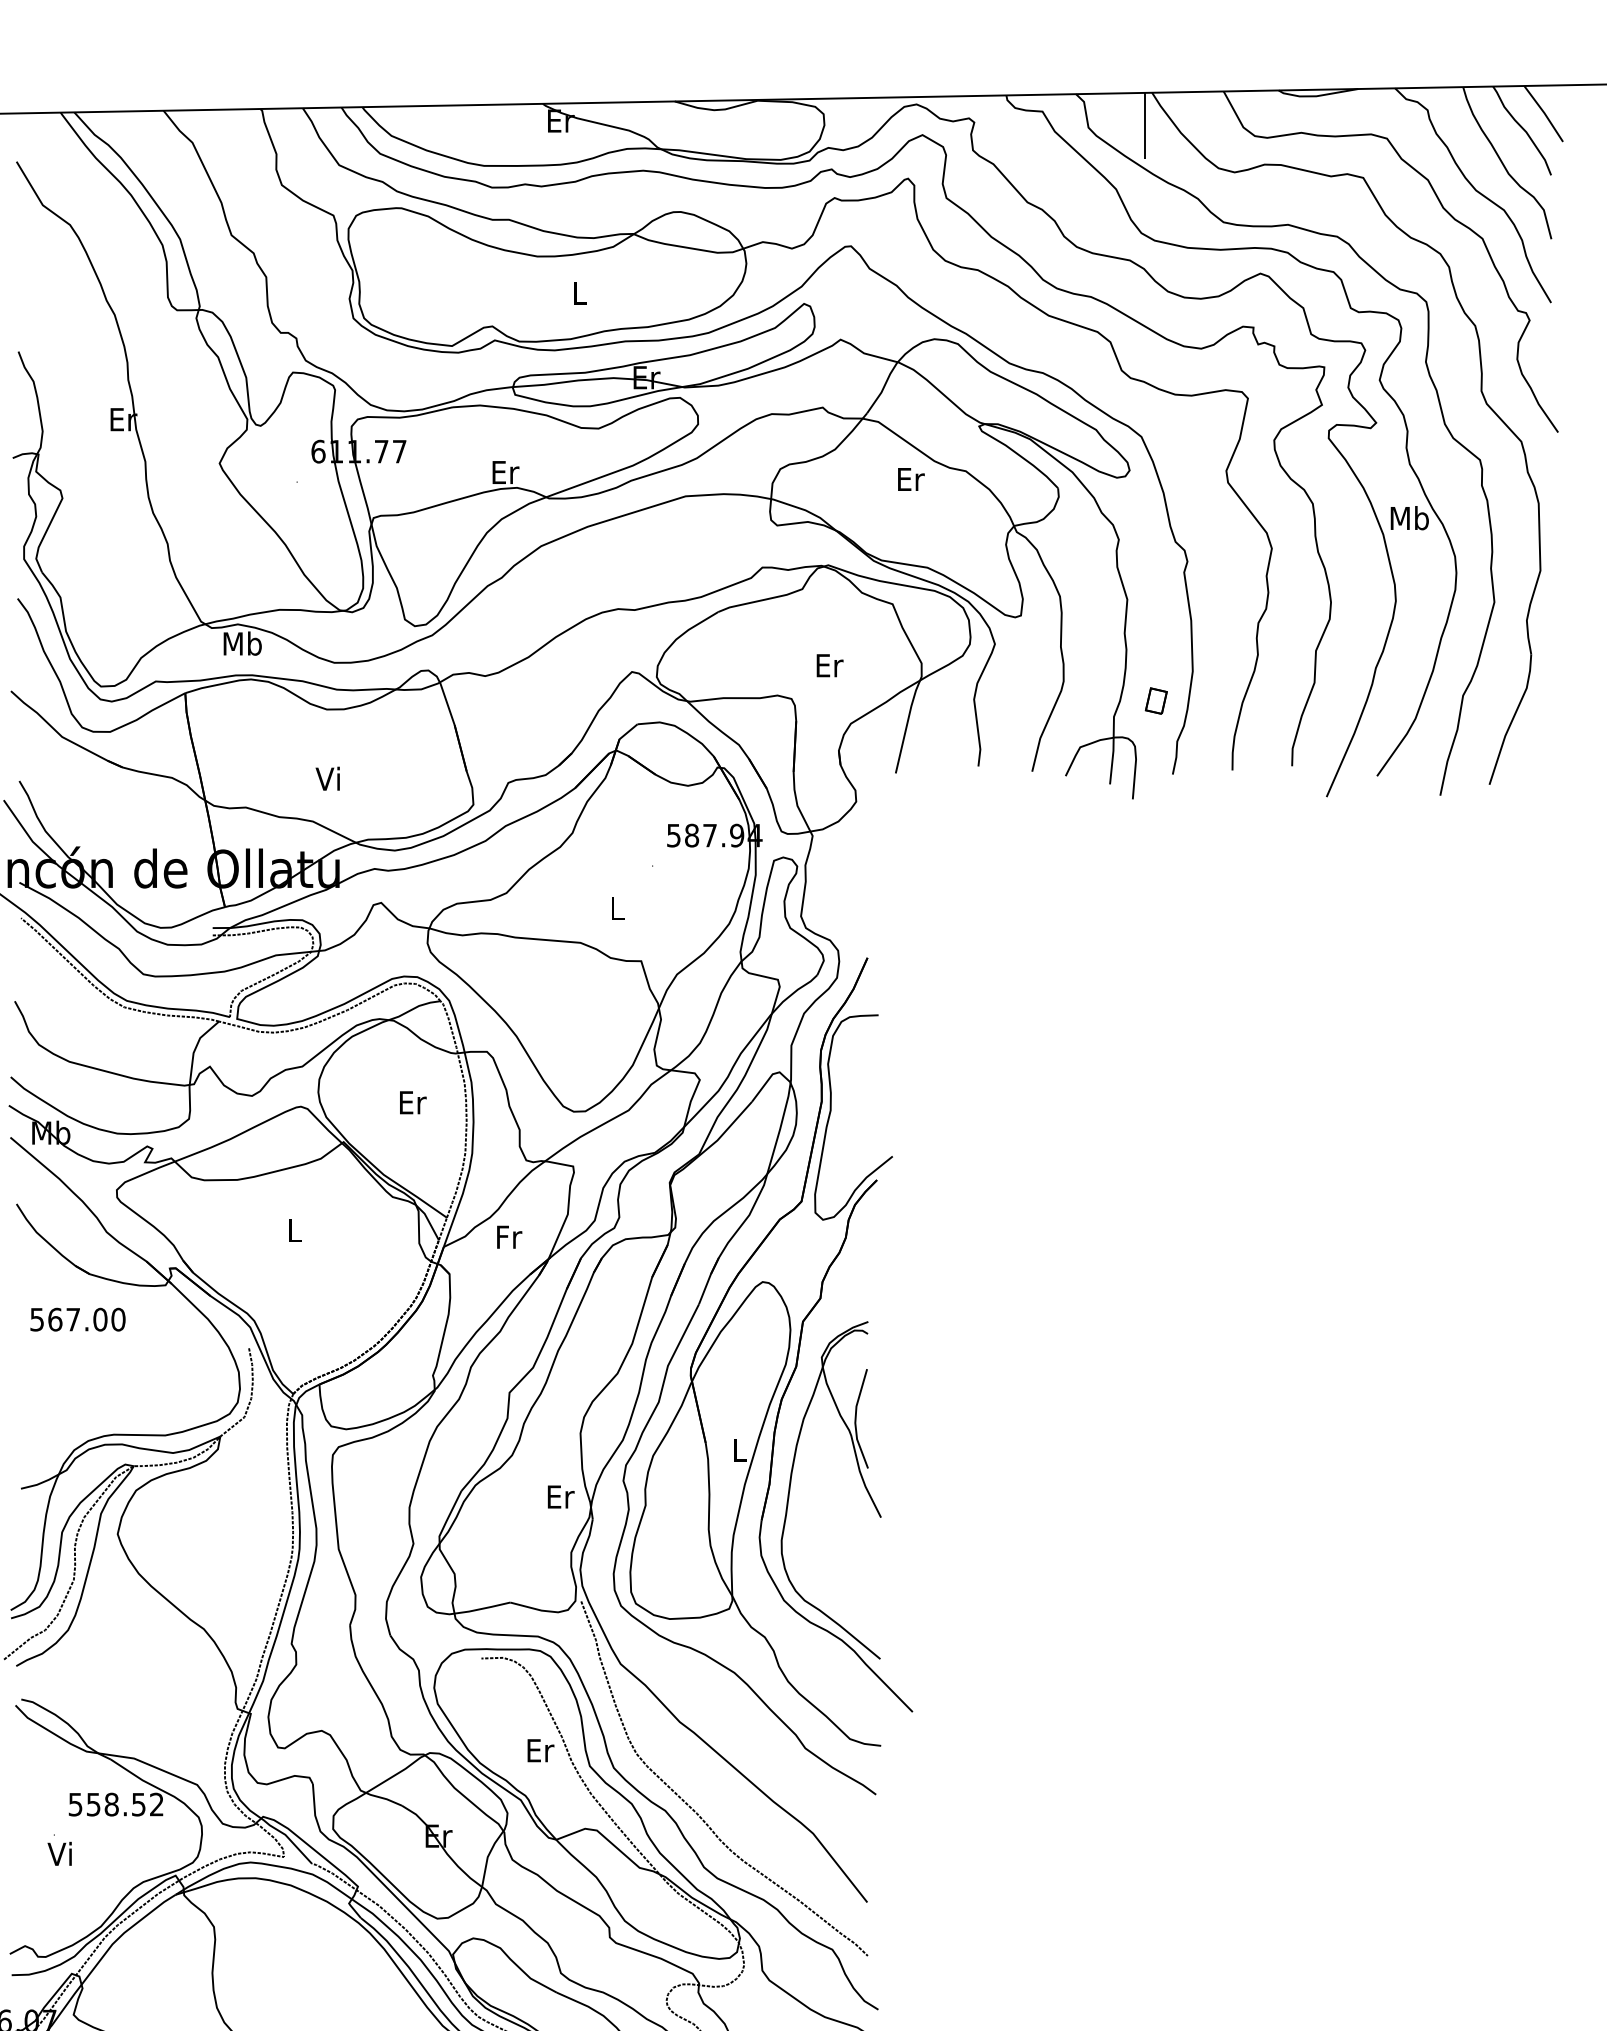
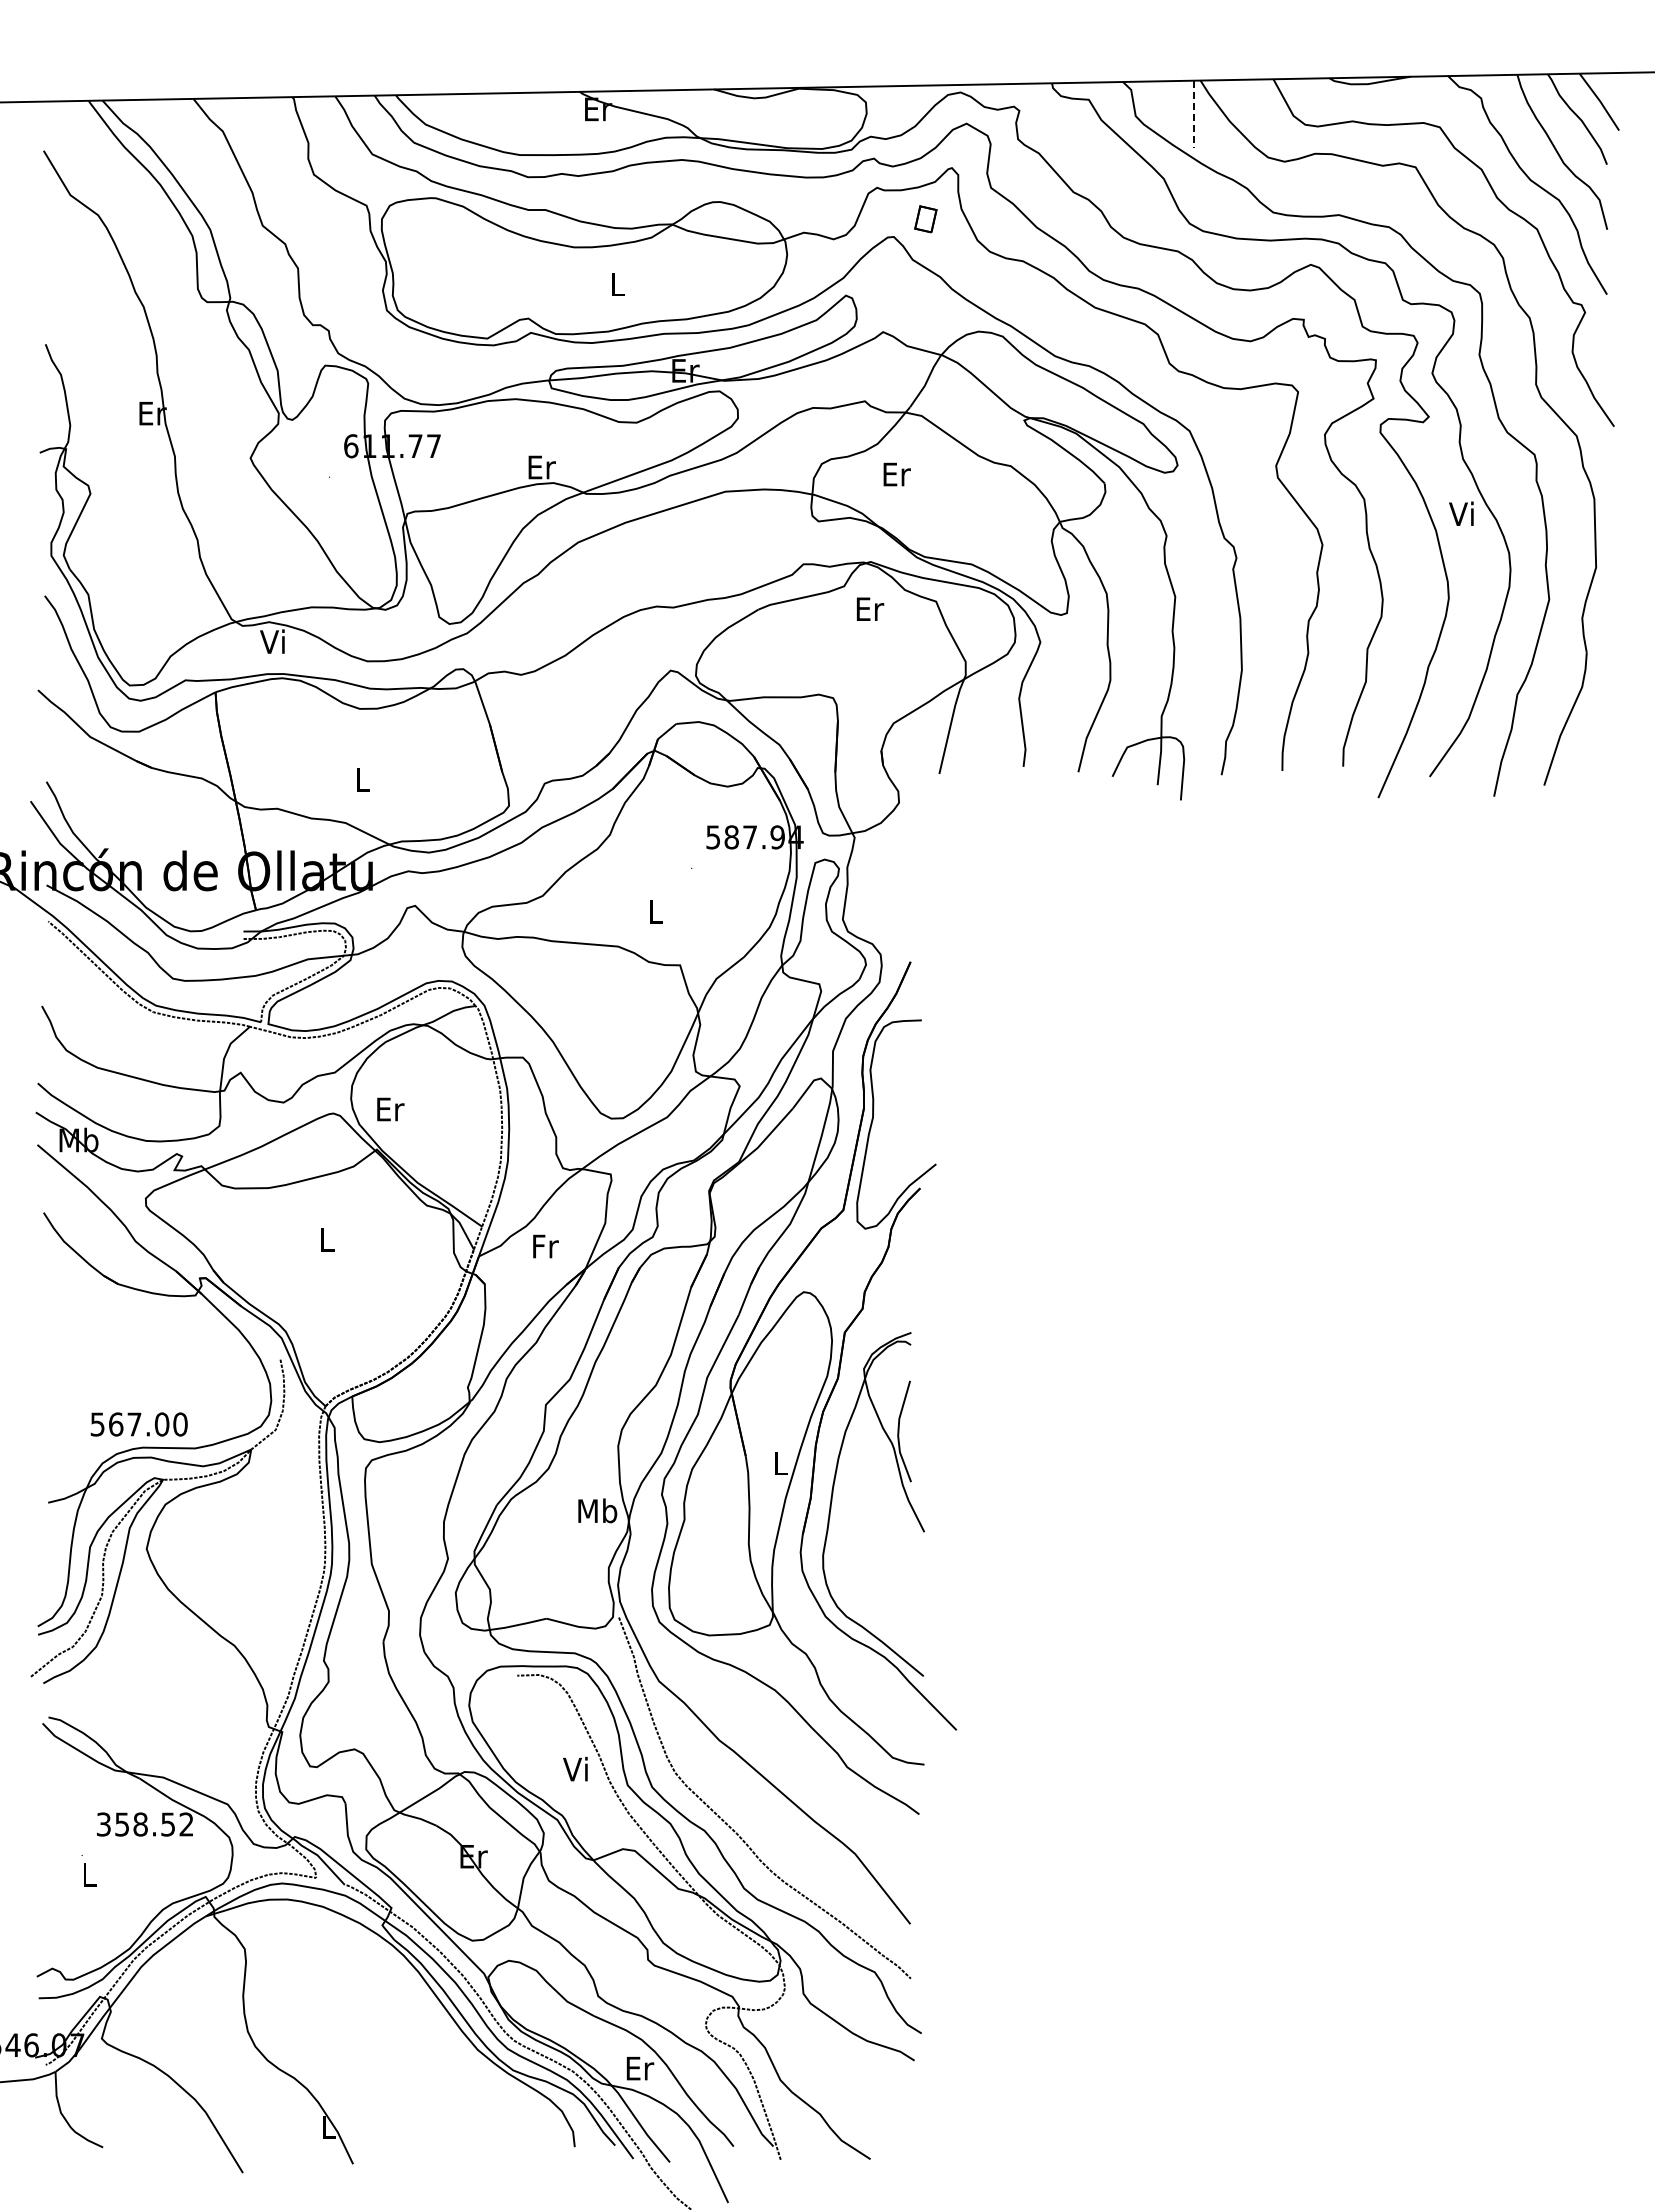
line: (1145, 126) -> (1193, 114), solid -> dashed
text: (910, 479) -> (896, 474), moved
text: (1409, 517) -> (1462, 513), Mb -> Vi
text: (242, 643) -> (273, 641), Mb -> Vi
text: (830, 664) -> (870, 608), moved
part: (1156, 701) -> (925, 219), moved
text: (327, 778) -> (360, 779), Vi -> L
text: (412, 1102) -> (390, 1109), moved
text: (77, 1319) -> (138, 1424), moved
text: (560, 1496) -> (597, 1510), Er -> Mb
text: (540, 1749) -> (577, 1768), Er -> Vi
text: (75, 1803) -> (103, 1823), 558.52 -> 358.52
text: (59, 1853) -> (87, 1874), Vi -> L

